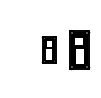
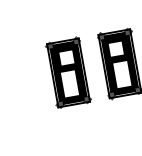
part: (48, 49) -> (67, 72), size x1.43

